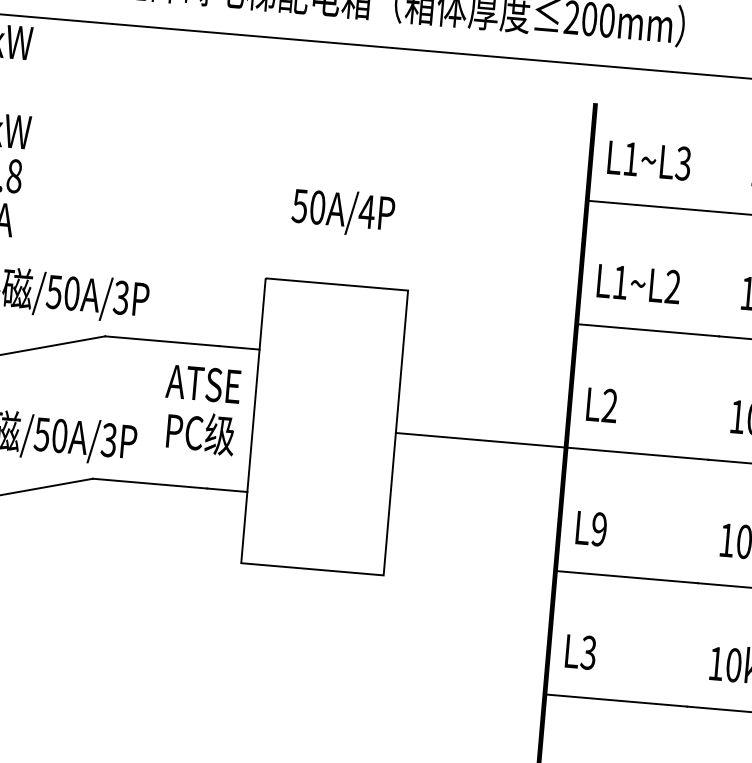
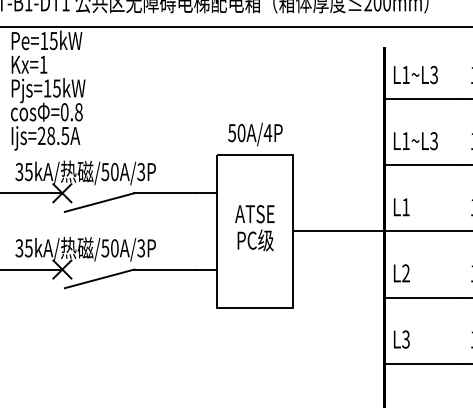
text: (343, 212) -> (255, 134), moved
text: (671, 287) -> (433, 141), L1~L2 -> L1~L3
text: (608, 406) -> (405, 207), L2 -> L1
text: (200, 410) -> (254, 228), moved
text: (598, 529) -> (405, 273), L9 -> L2

